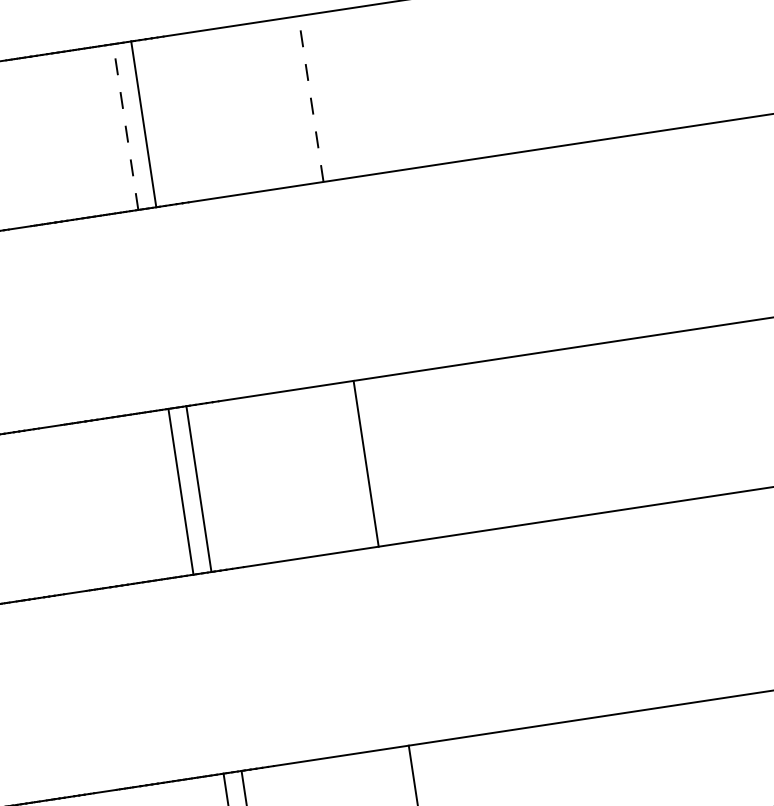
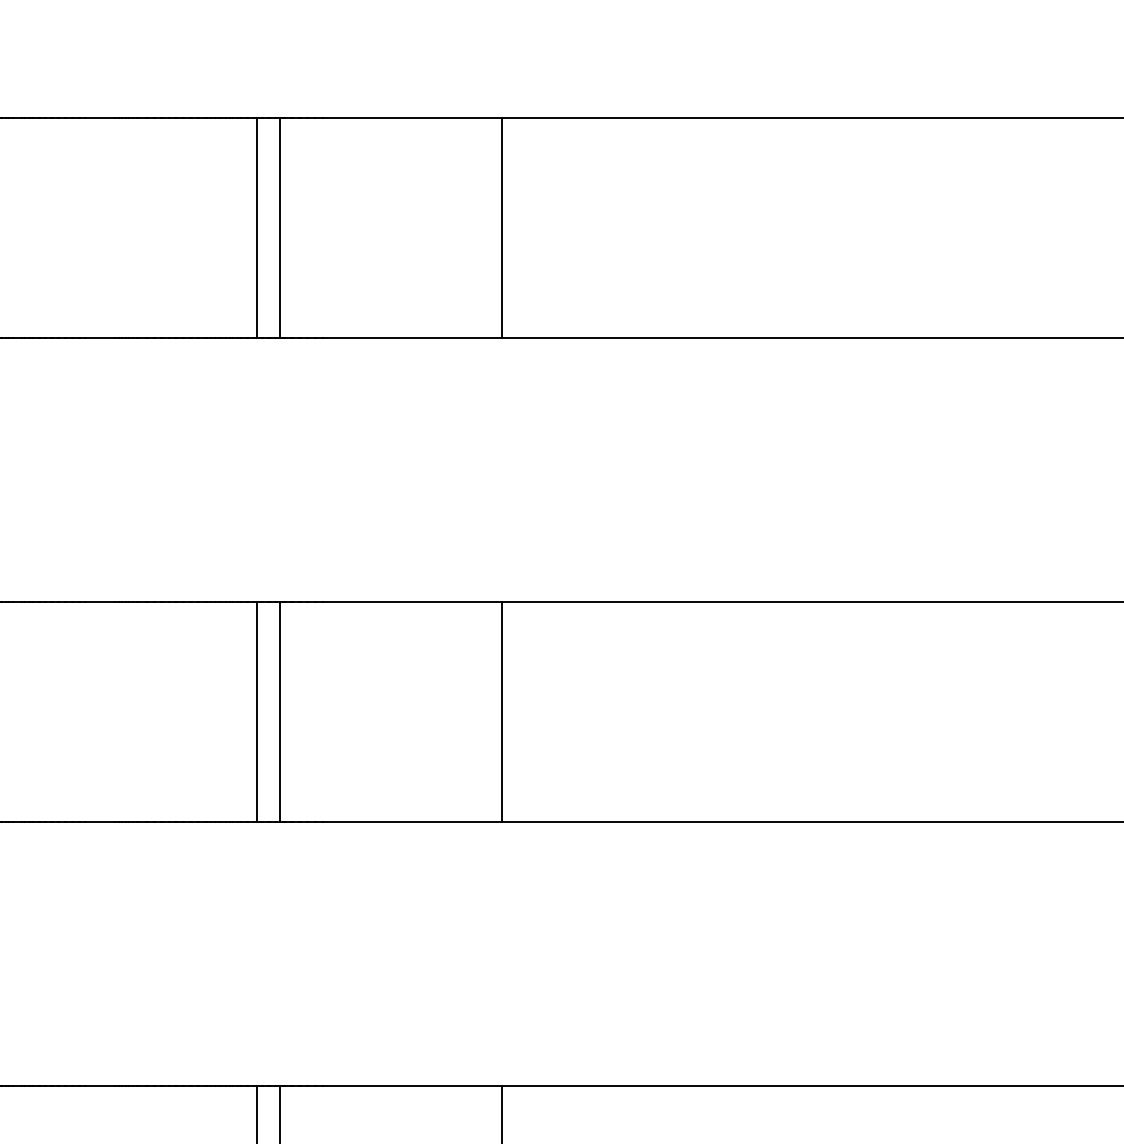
line: (311, 99) -> (502, 228), dashed -> solid
line: (125, 127) -> (256, 228), dashed -> solid

